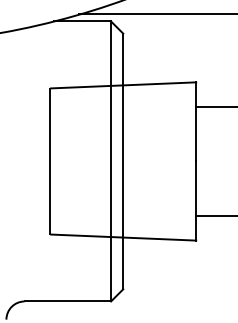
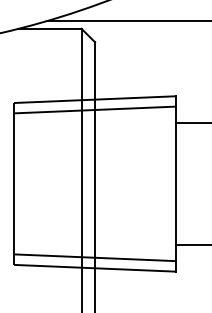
line: (123, 94) -> (95, 109), added
line: (123, 228) -> (95, 258), added

